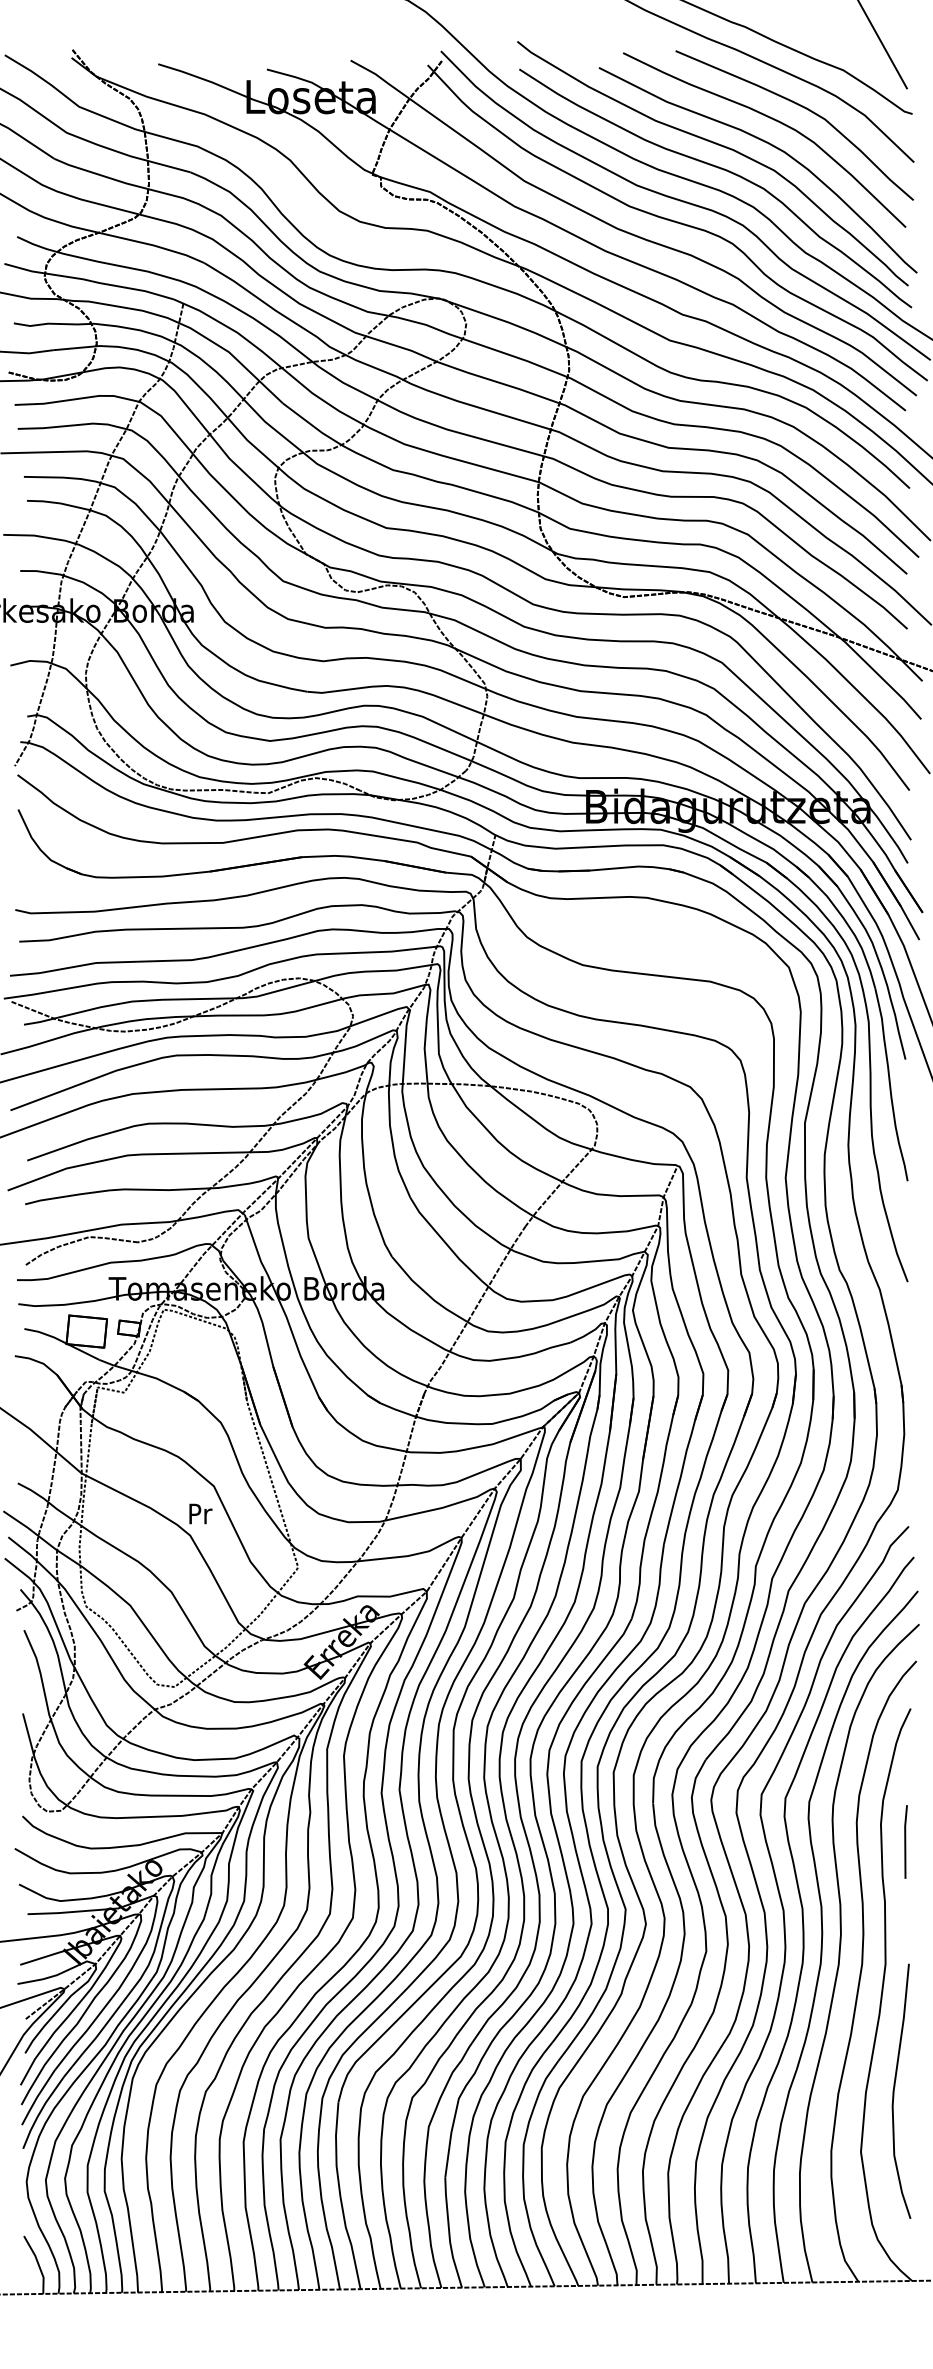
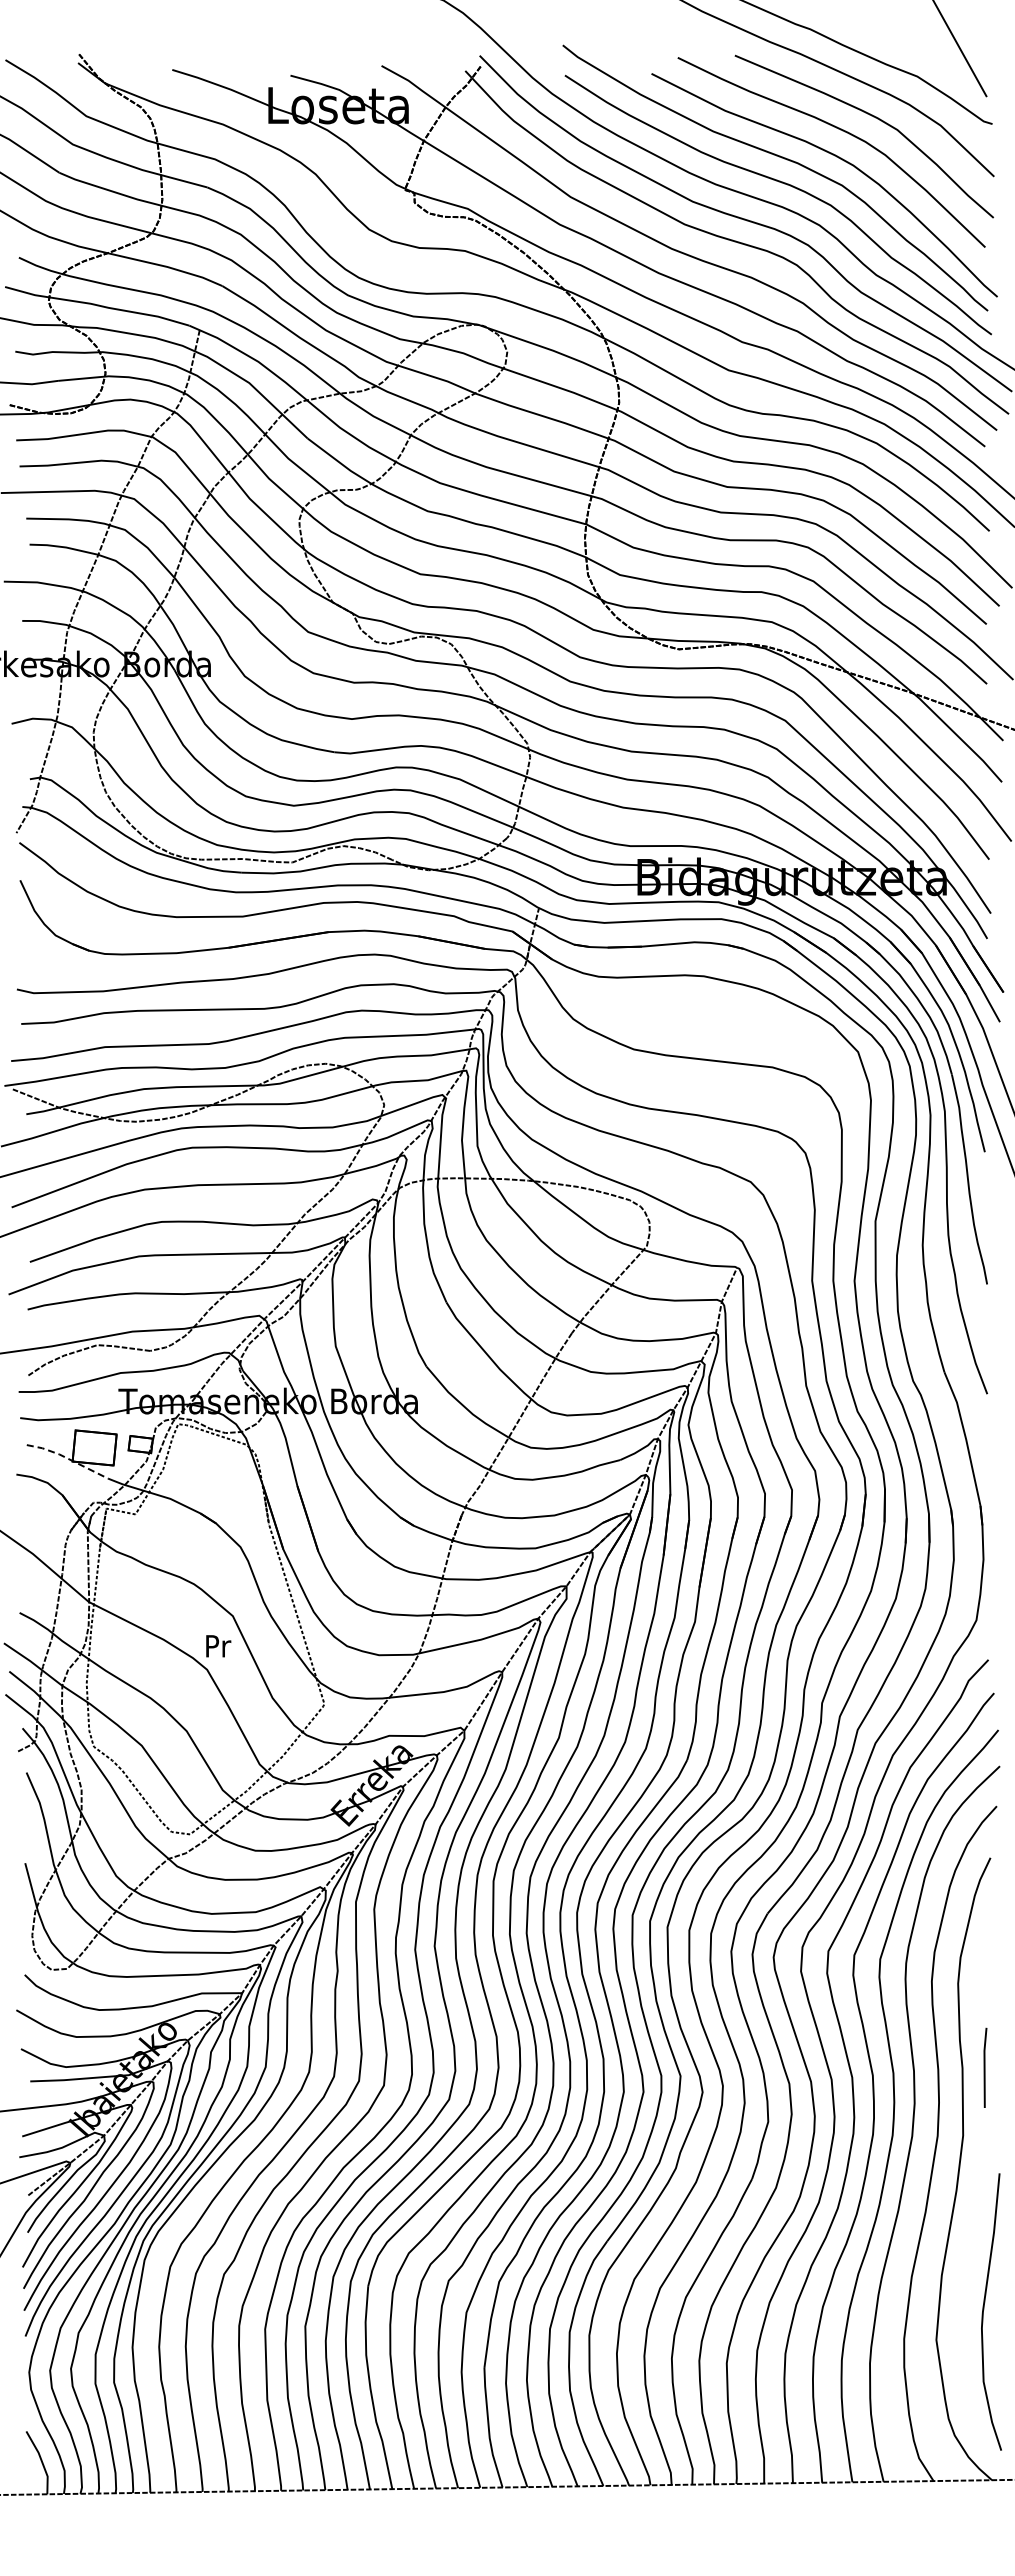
line: (62, 1341) -> (68, 1458), solid -> dashed
line: (906, 1841) -> (985, 2067), moved
curve: (895, 2089) -> (984, 2309), moved

